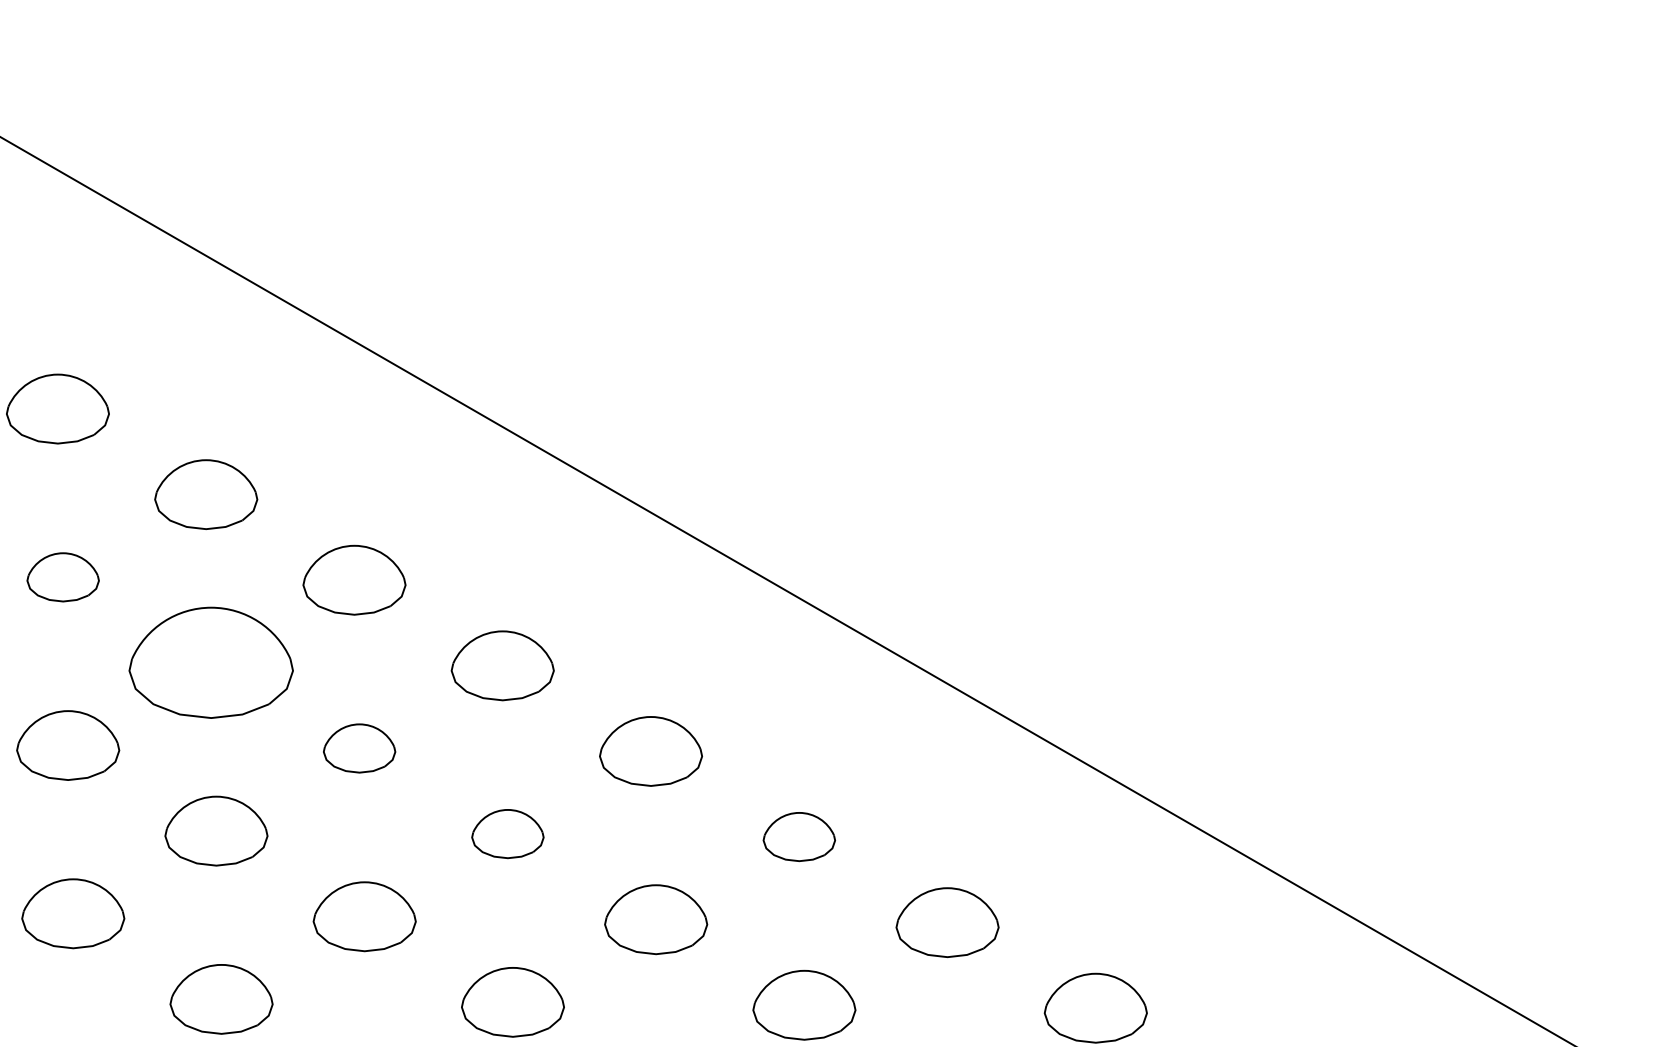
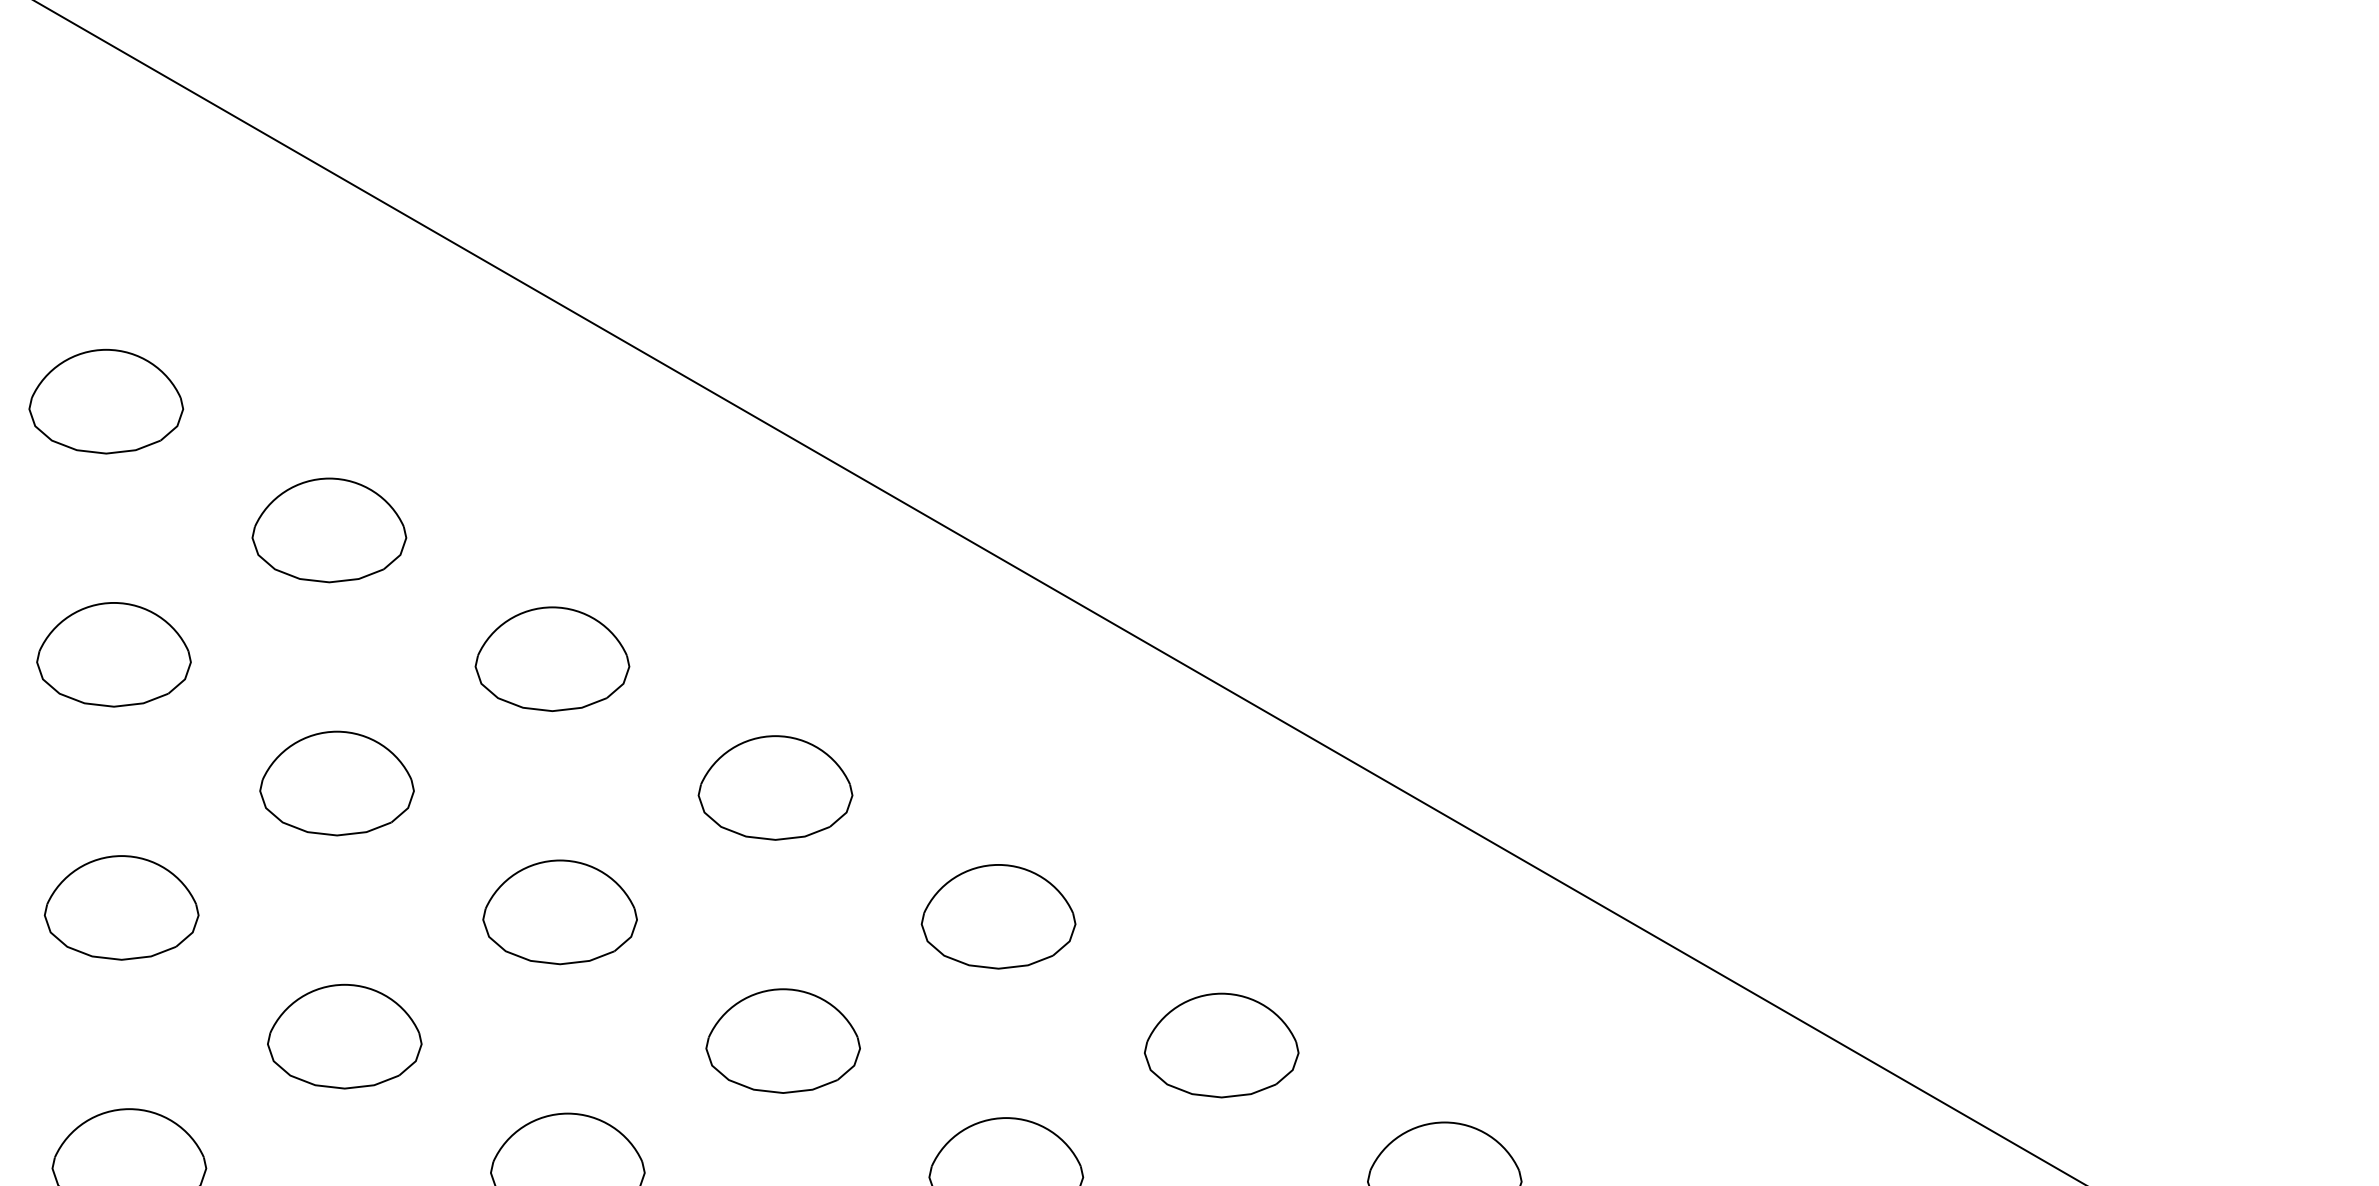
part: (63, 577) -> (114, 655), size x1.43
part: (211, 662) -> (337, 782), size x0.62
part: (359, 748) -> (559, 912), size x1.43
part: (507, 833) -> (782, 1040), size x1.43
part: (799, 836) -> (1221, 1044), size x1.43

